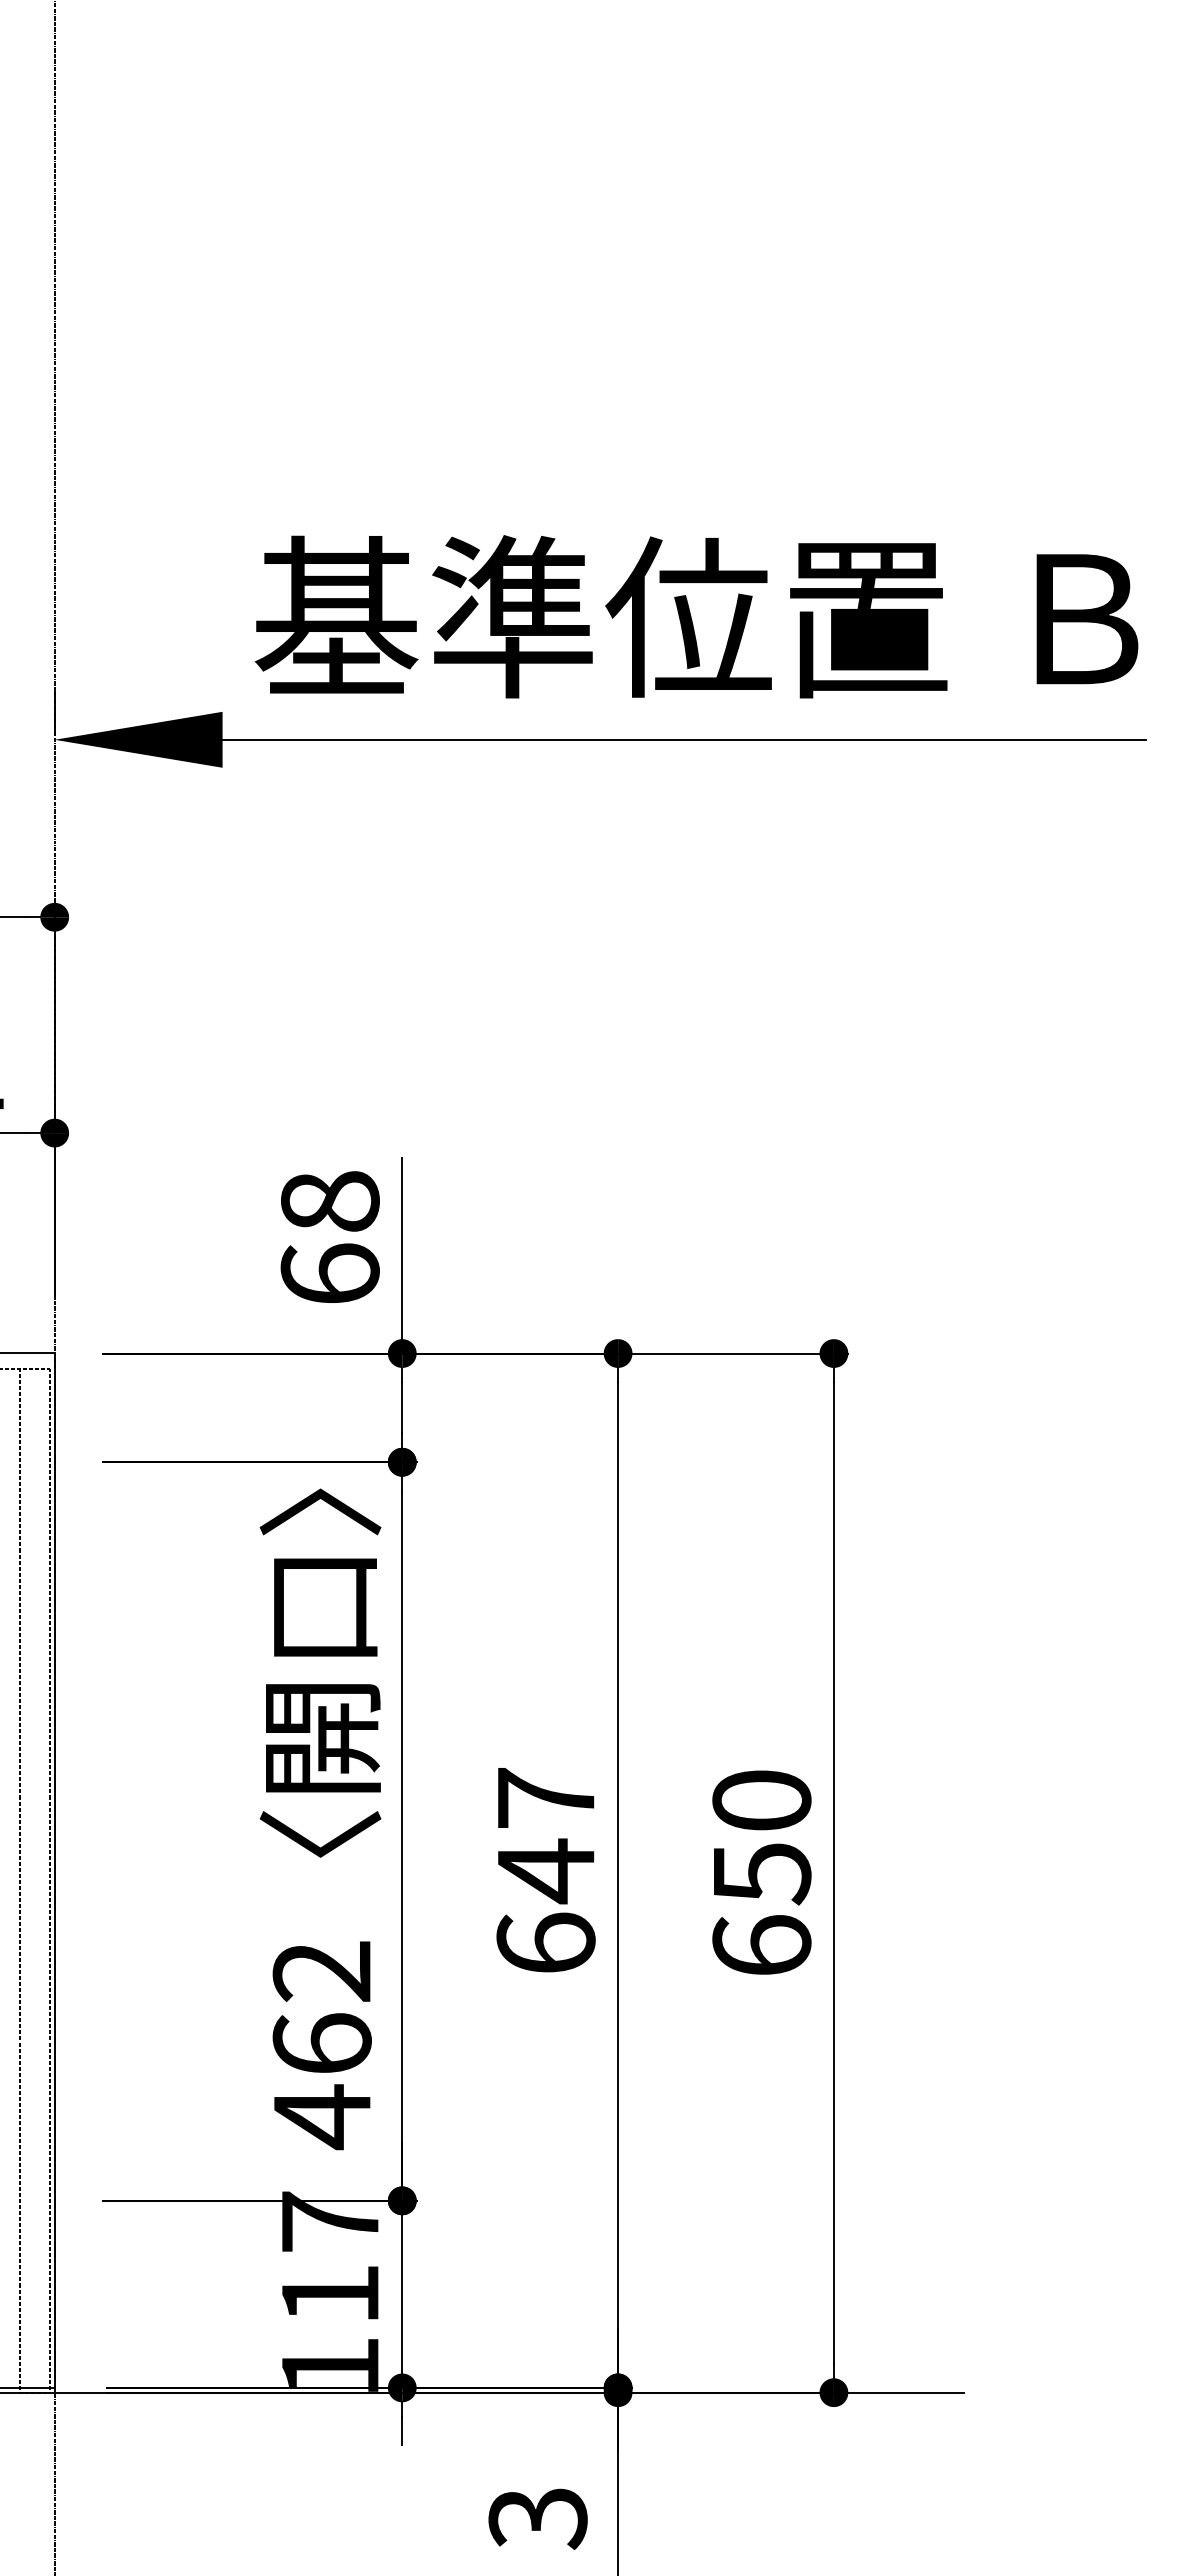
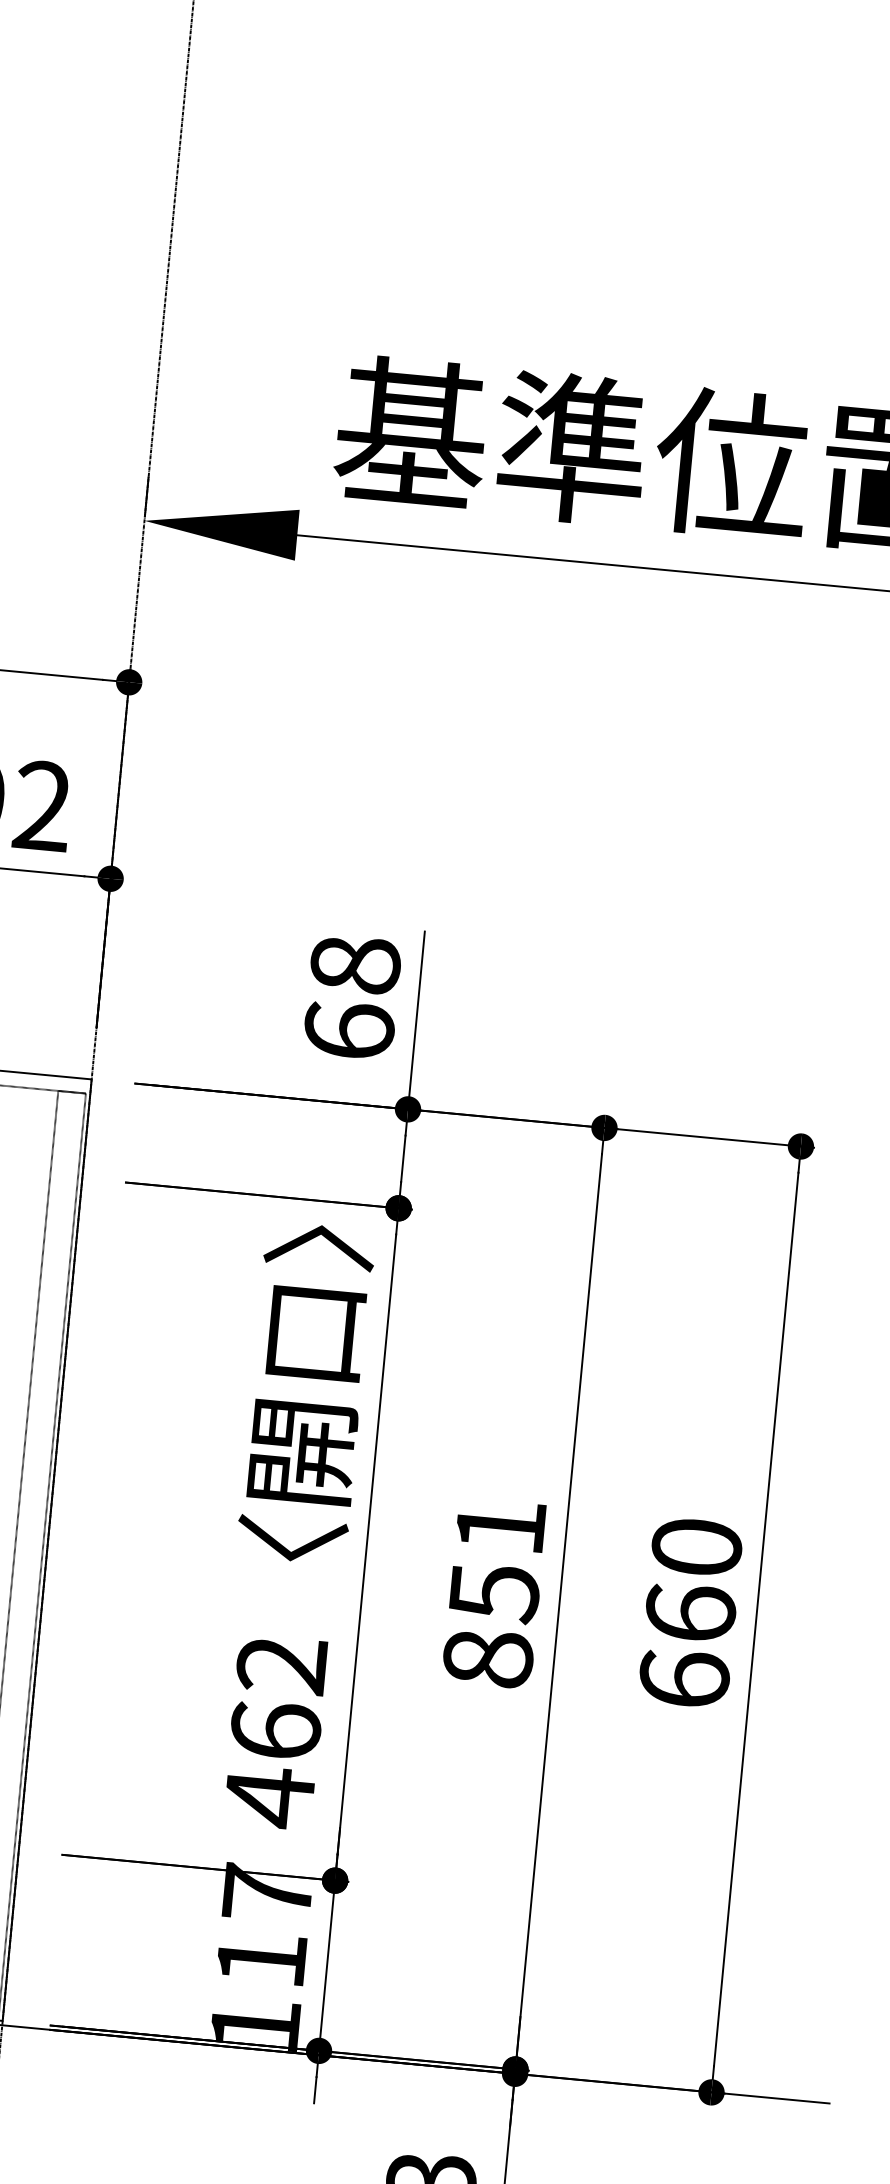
text: (545, 1870) -> (493, 1592), 647 -> 851
text: (761, 1873) -> (690, 1613), 650 -> 660

